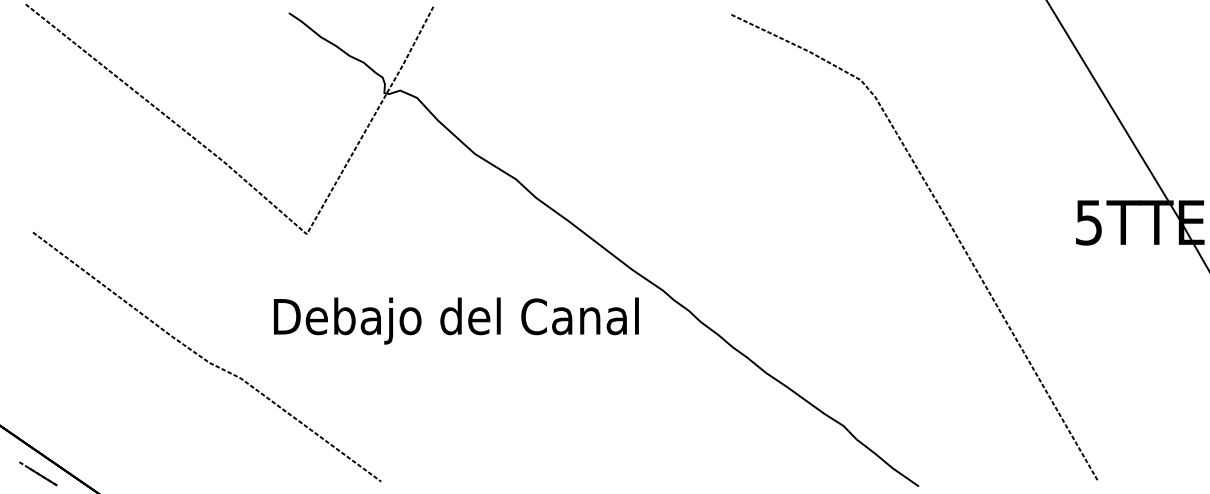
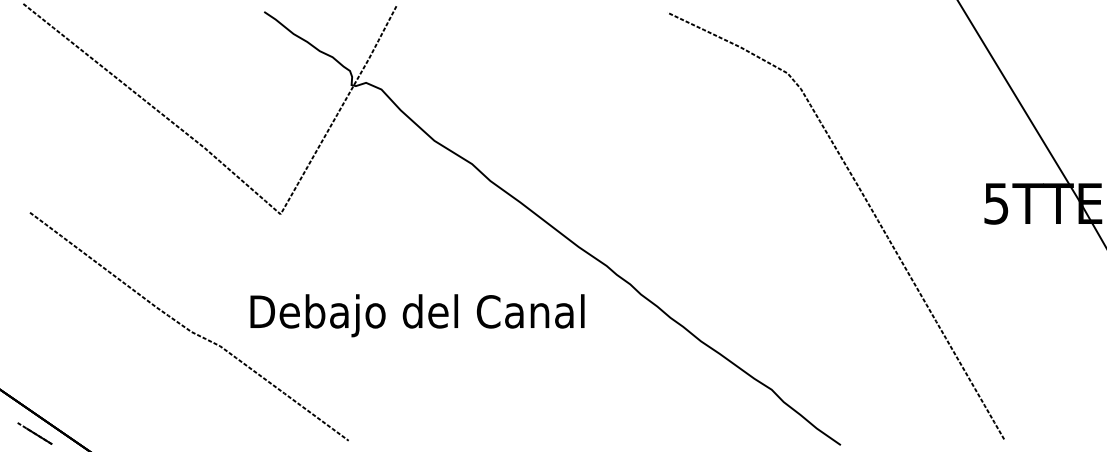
text: (456, 320) -> (417, 315), moved

